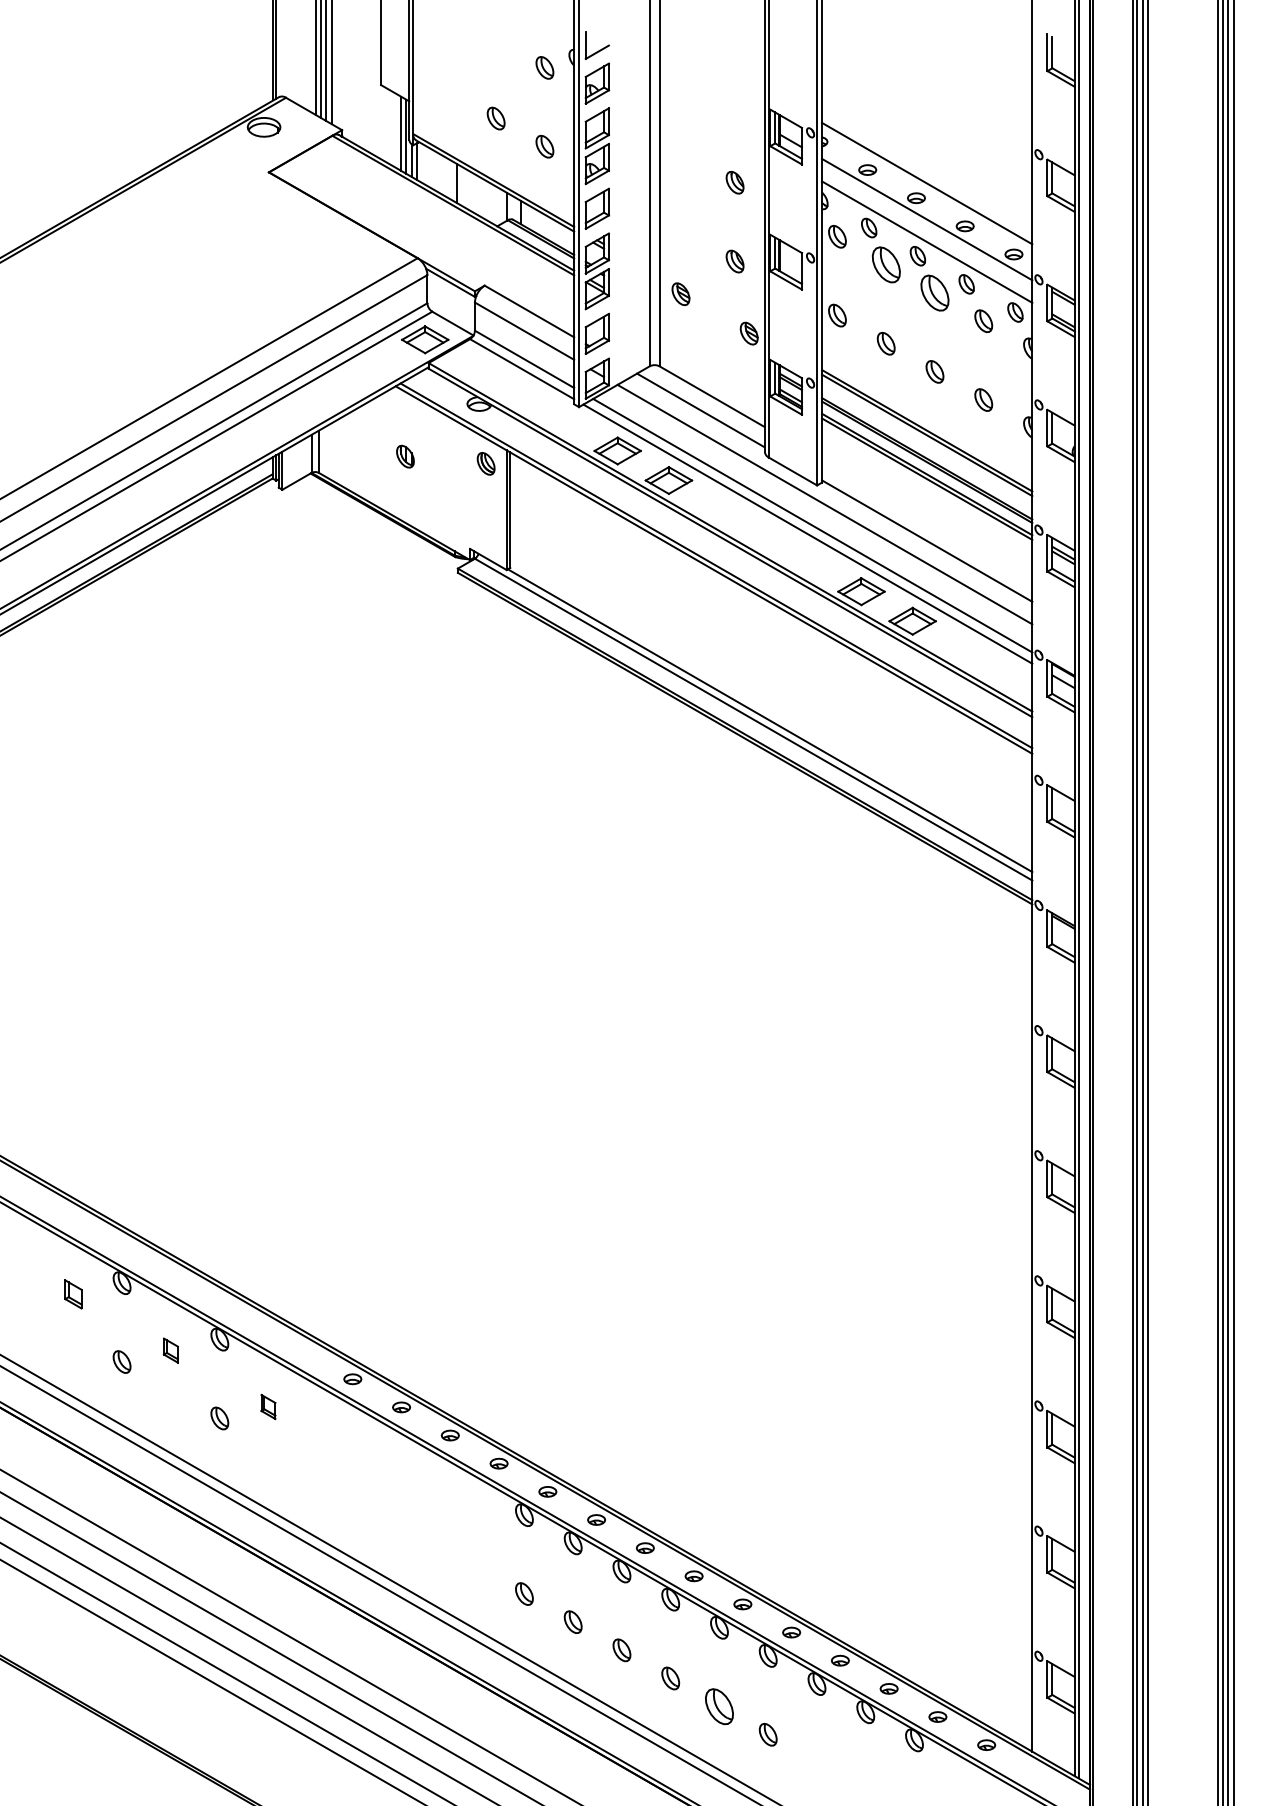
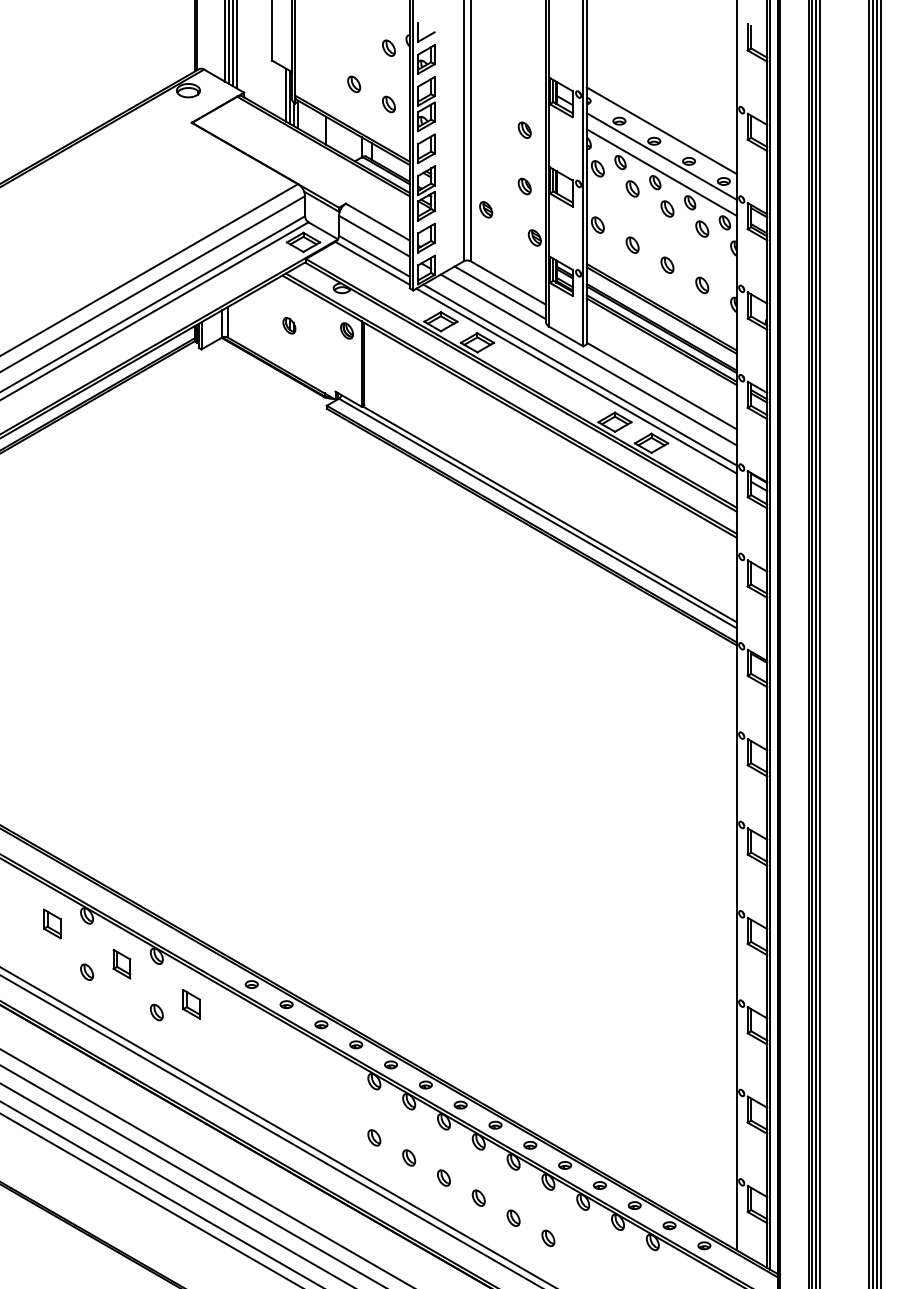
part: (885, 264) -> (632, 188), size x0.62
part: (934, 292) -> (667, 208), size x0.62
part: (73, 1294) -> (52, 924), size x1.43
part: (170, 1350) -> (121, 964), size x1.67
part: (268, 1406) -> (191, 1003), size x1.67
part: (719, 1706) -> (513, 1218), size x0.62

